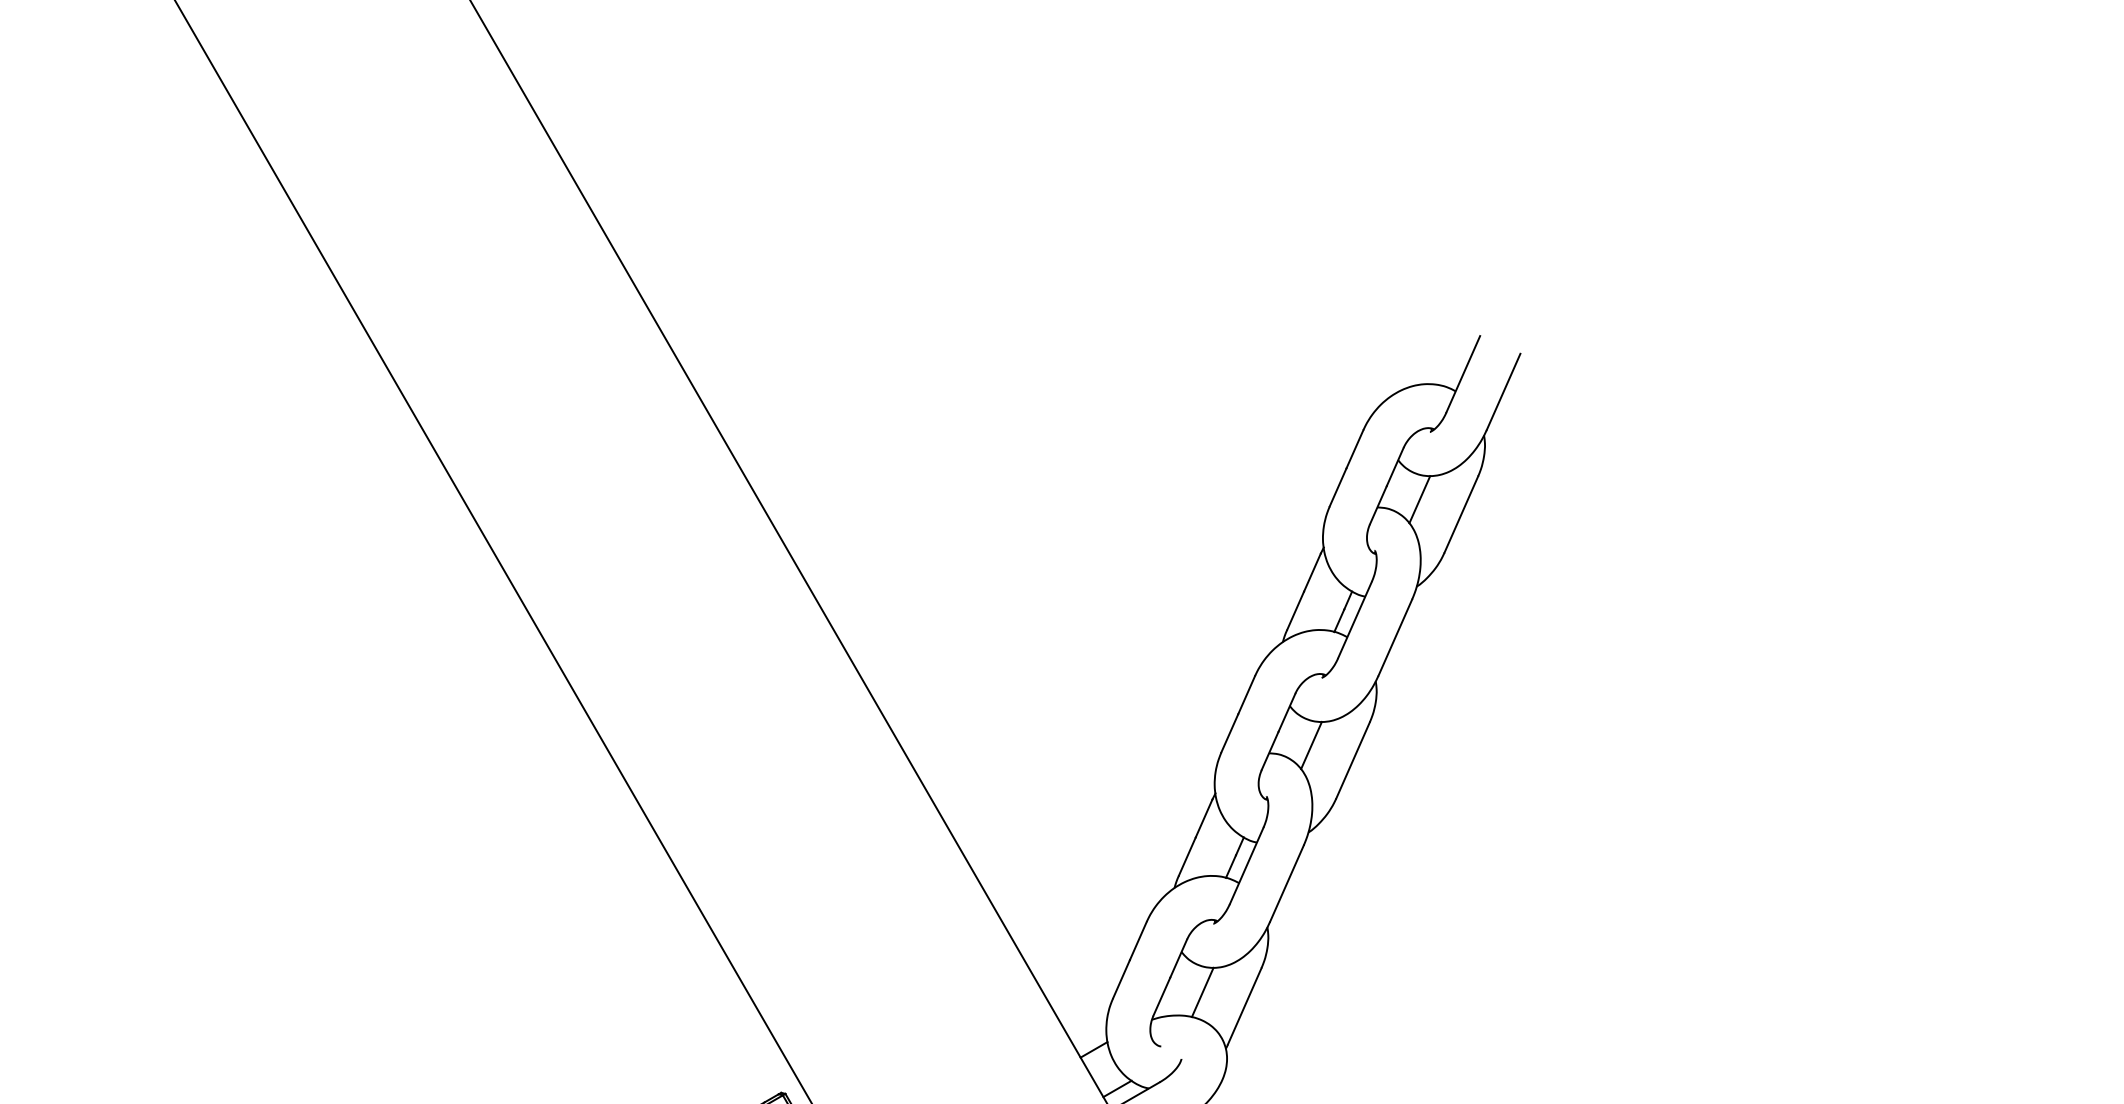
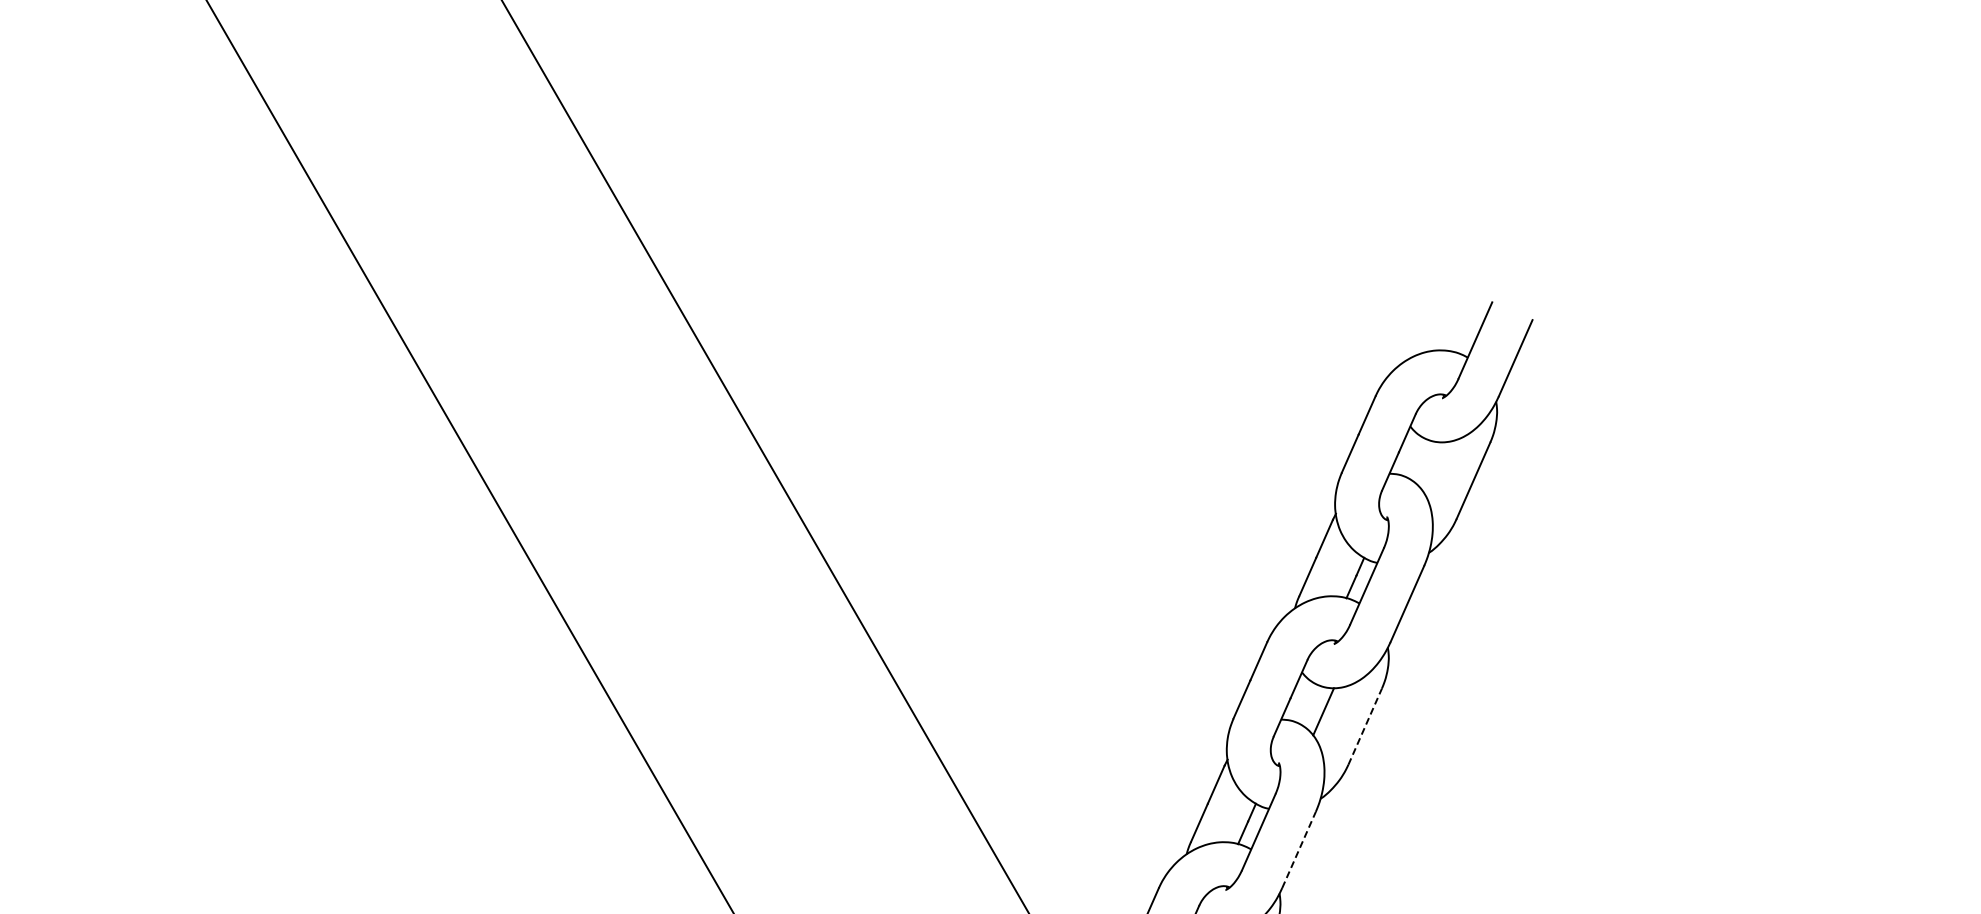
line: (1419, 499) -> (1431, 465), removed
line: (1353, 760) -> (1365, 726), solid -> dashed
line: (1286, 883) -> (1298, 849), solid -> dashed

